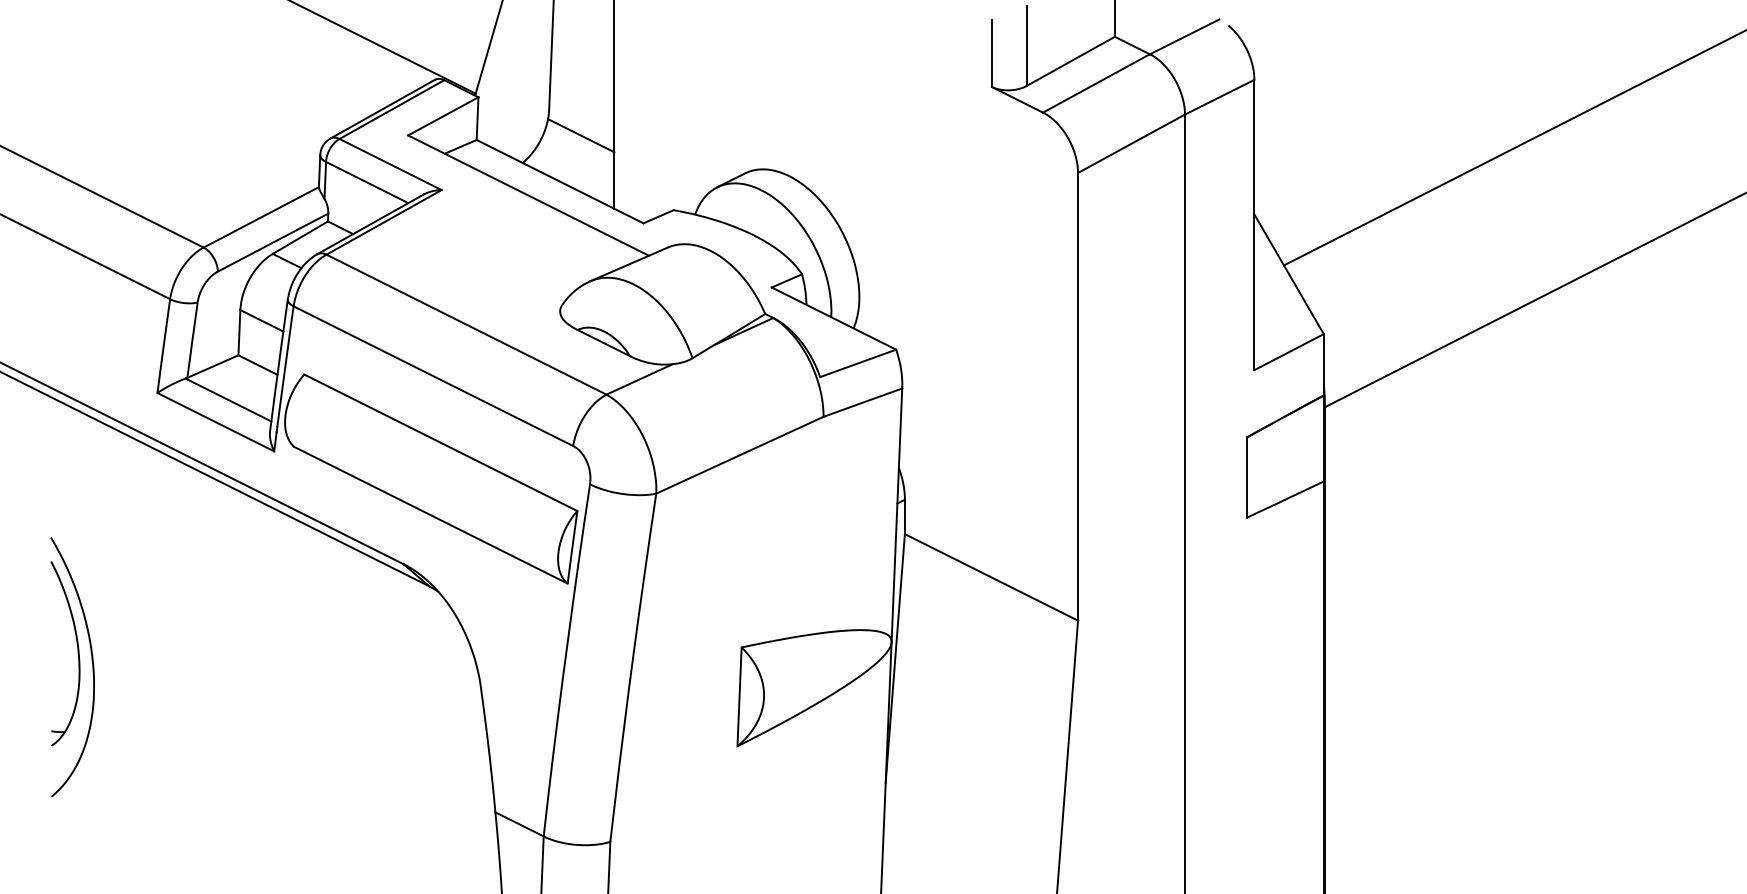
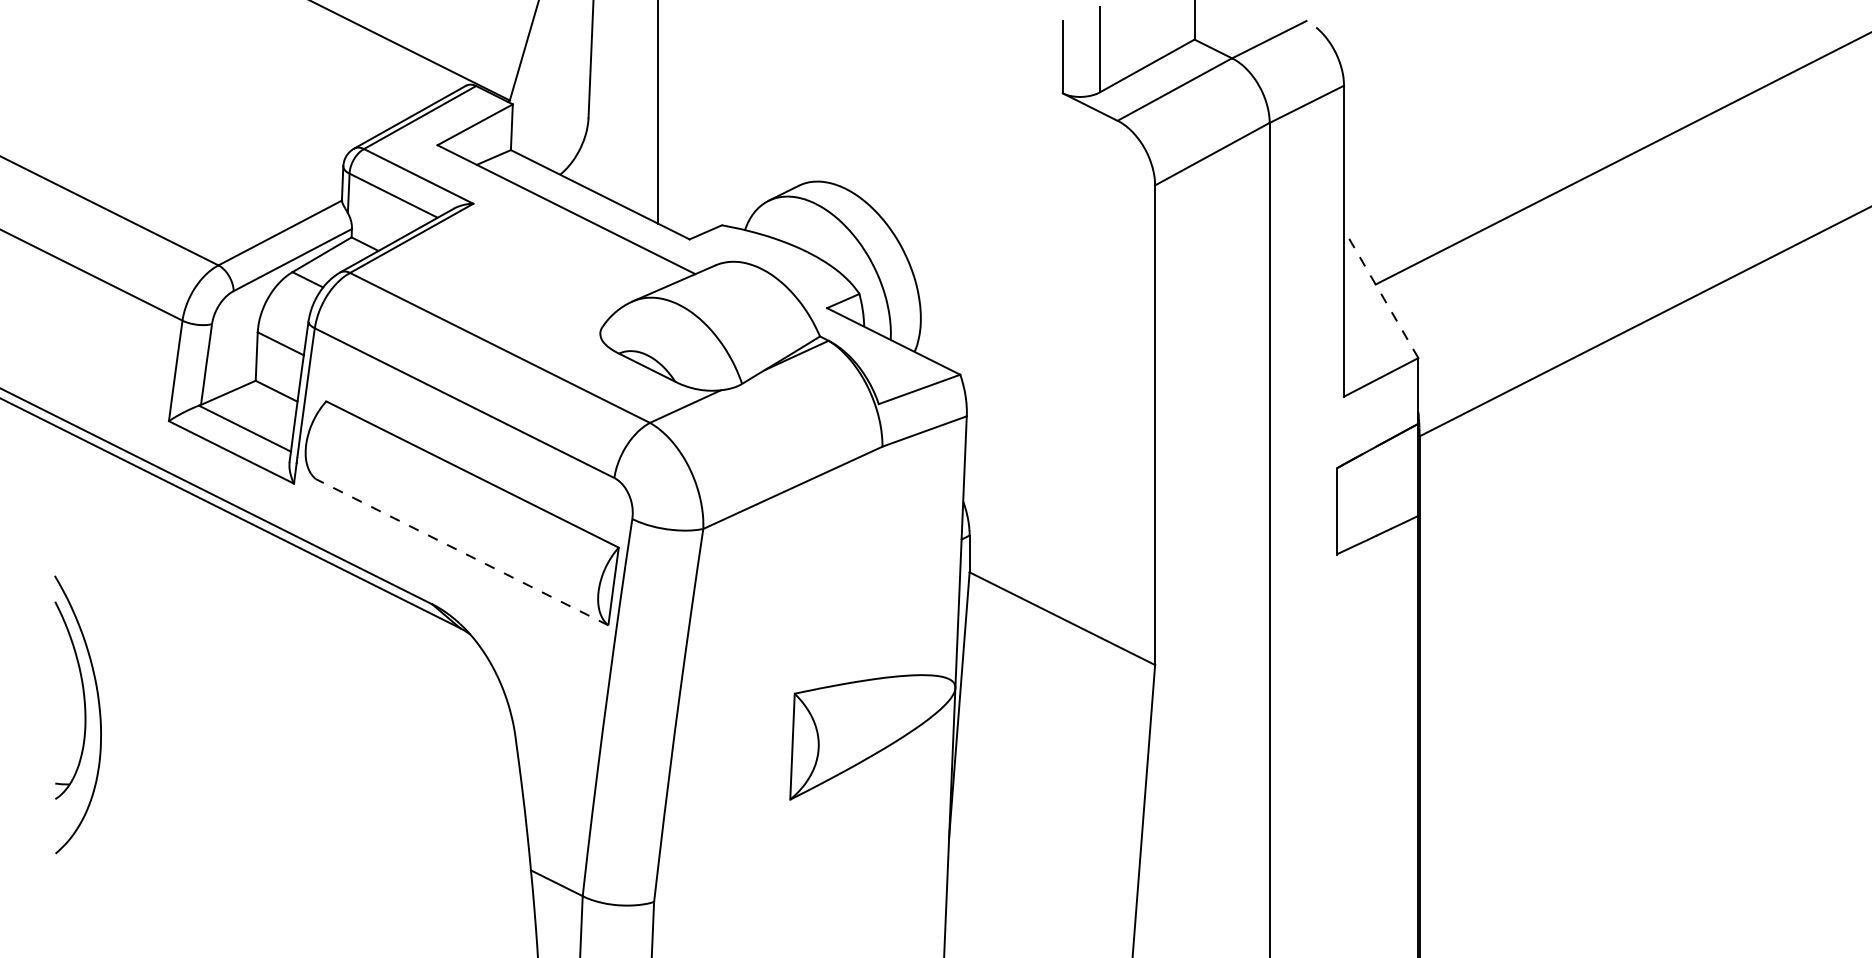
line: (580, 135) -> (622, 145), removed
line: (1288, 273) -> (1380, 293), solid -> dashed
line: (431, 515) -> (462, 552), solid -> dashed

